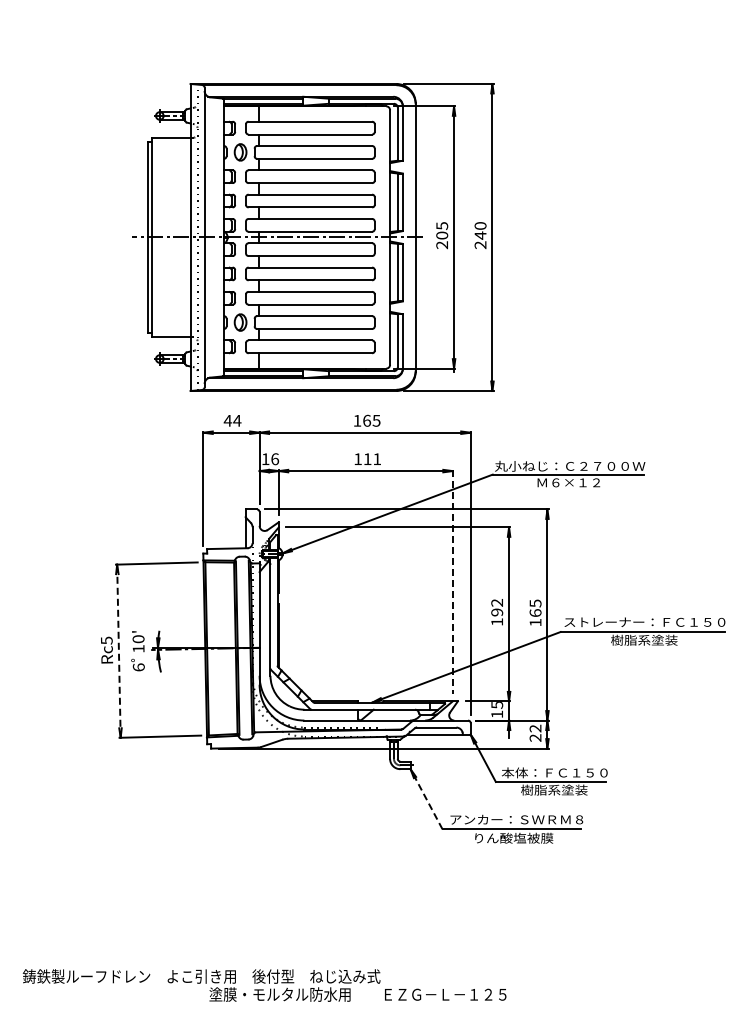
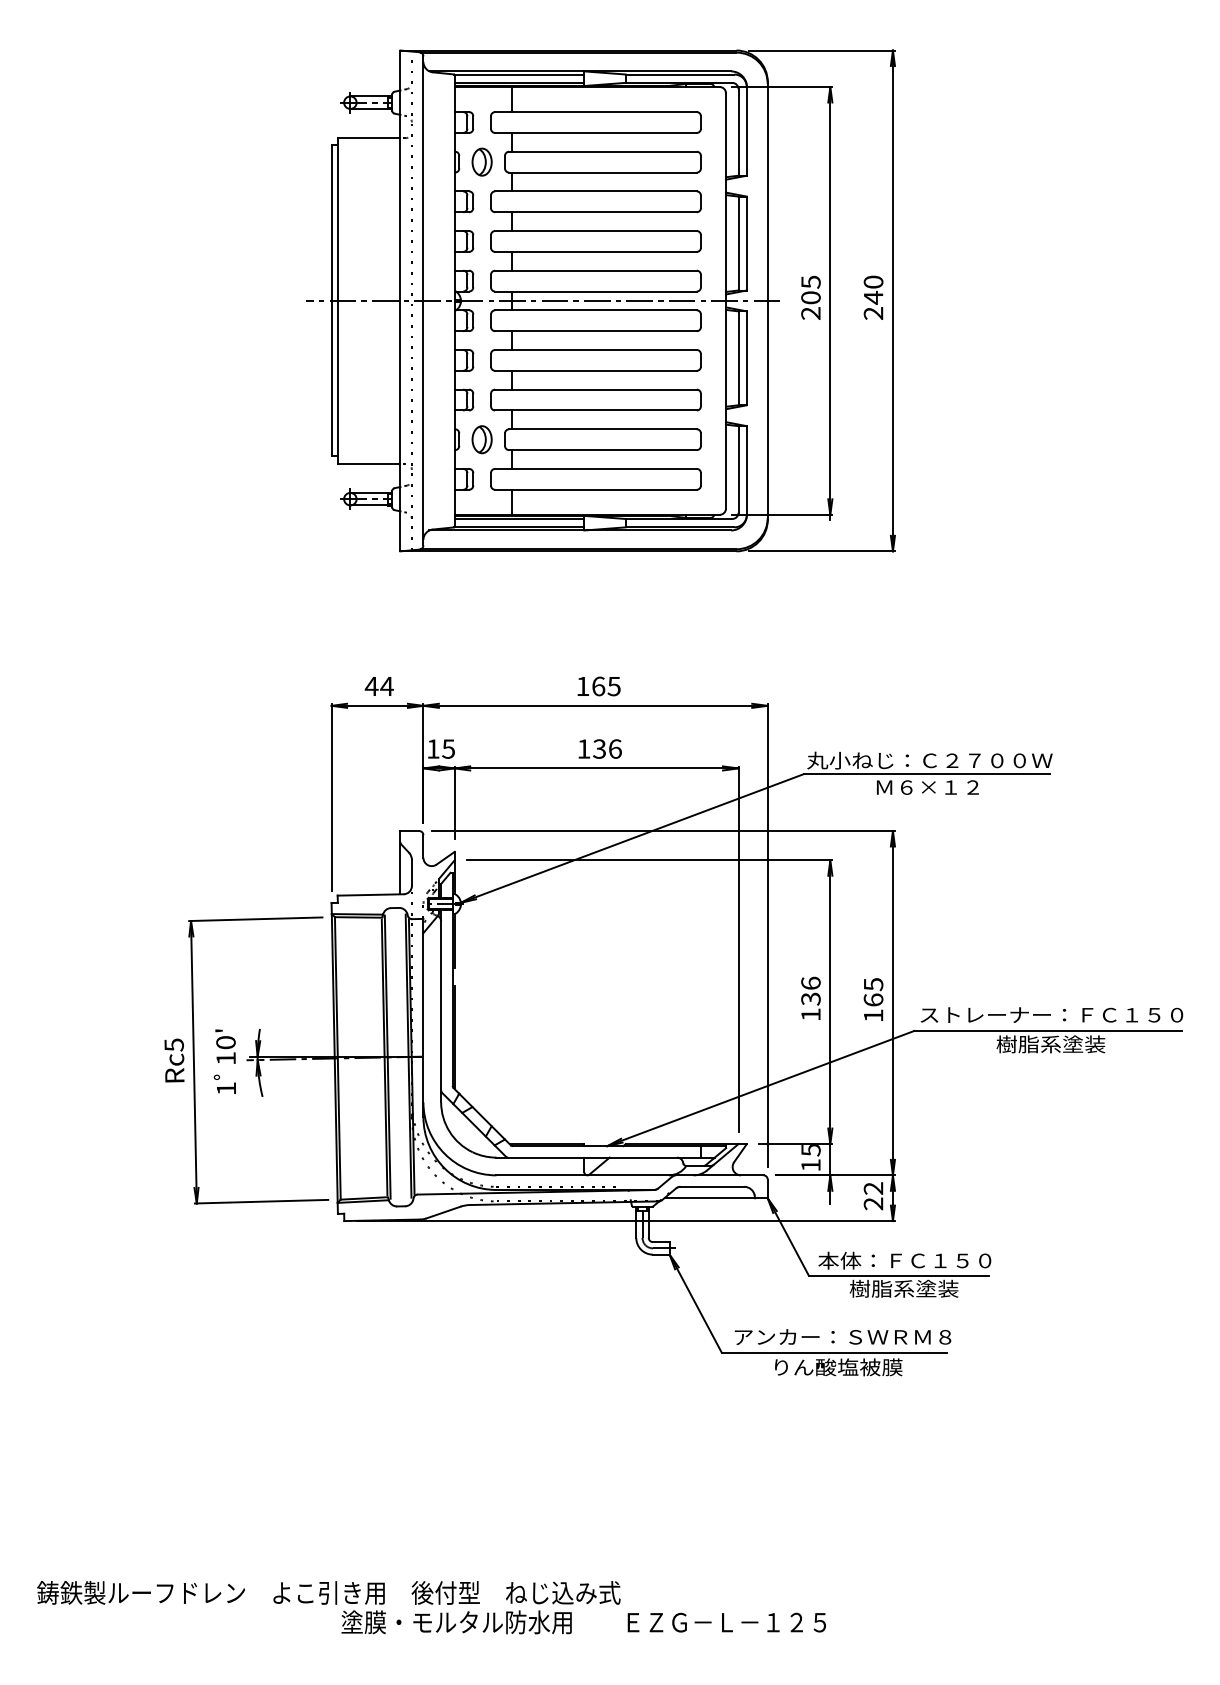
part: (313, 237) -> (601, 300), moved
text: (275, 459) -> (449, 749), 16 -> 15
text: (372, 459) -> (607, 749), 111 -> 136
line: (452, 581) -> (738, 948), dashed -> solid
text: (497, 607) -> (811, 990), 192 -> 136
line: (118, 651) -> (193, 1062), dashed -> solid
text: (138, 667) -> (225, 1088), 6 -> 1
line: (426, 798) -> (695, 1302), dashed -> solid

